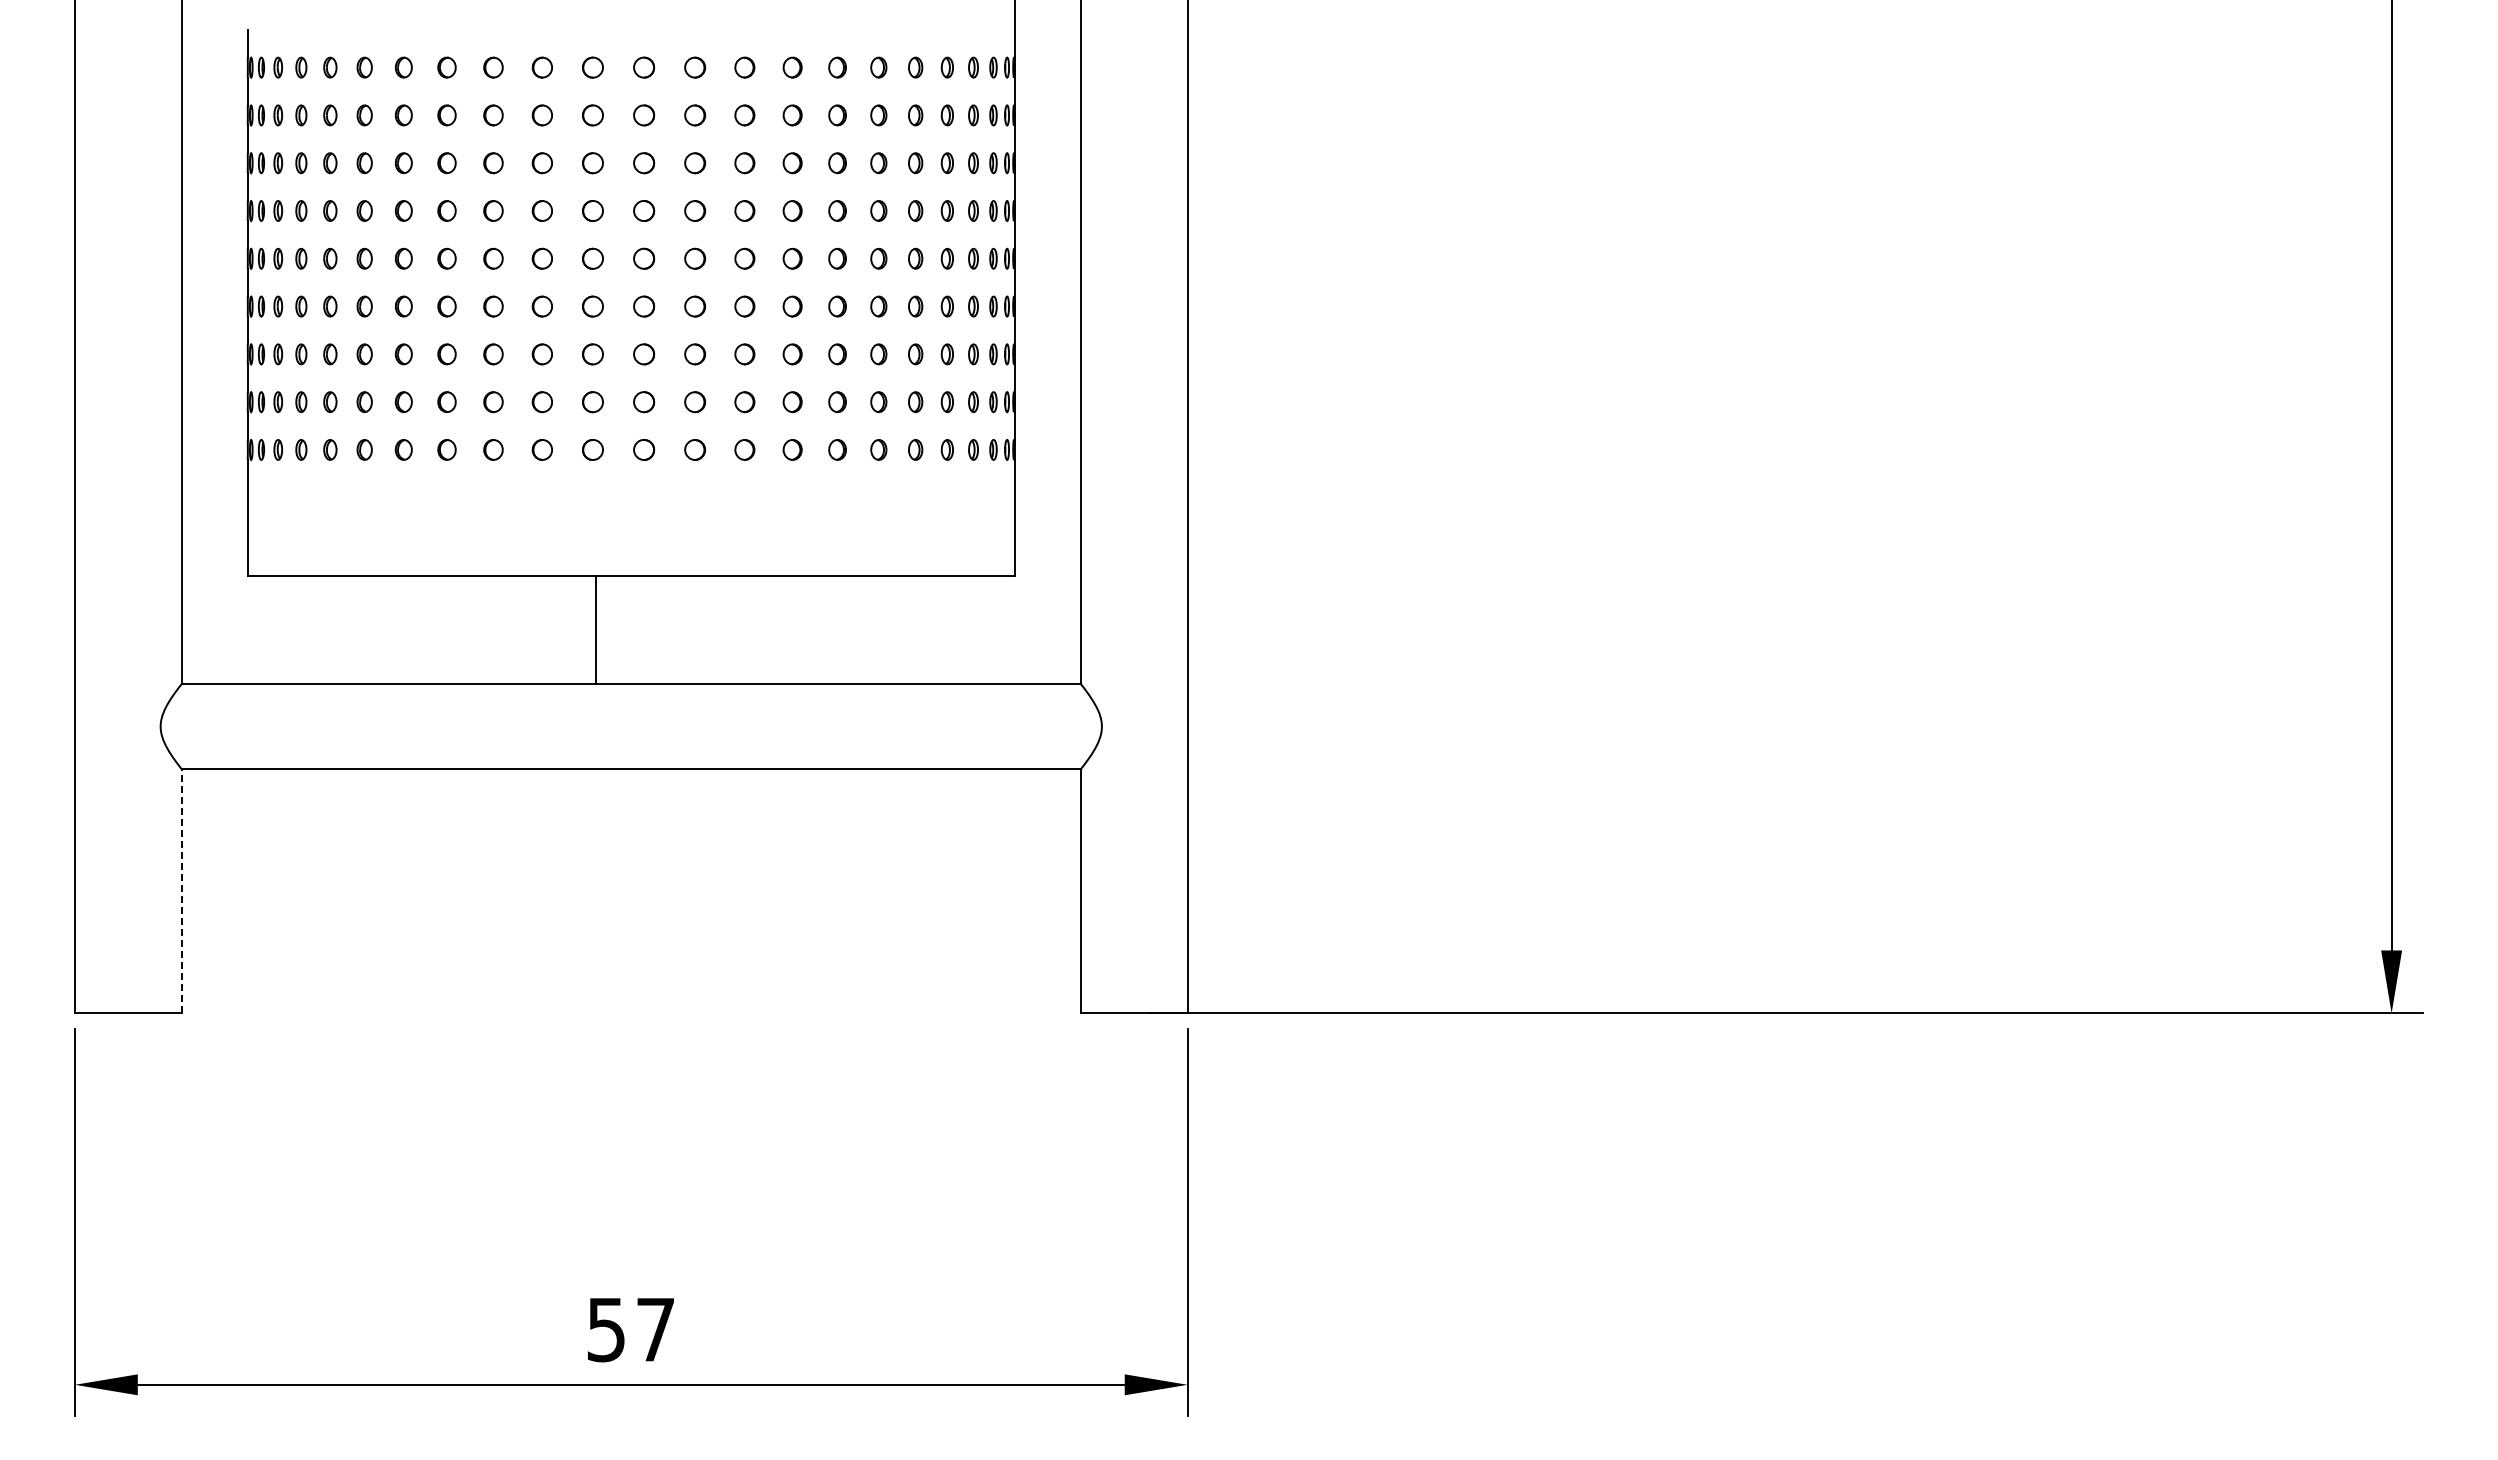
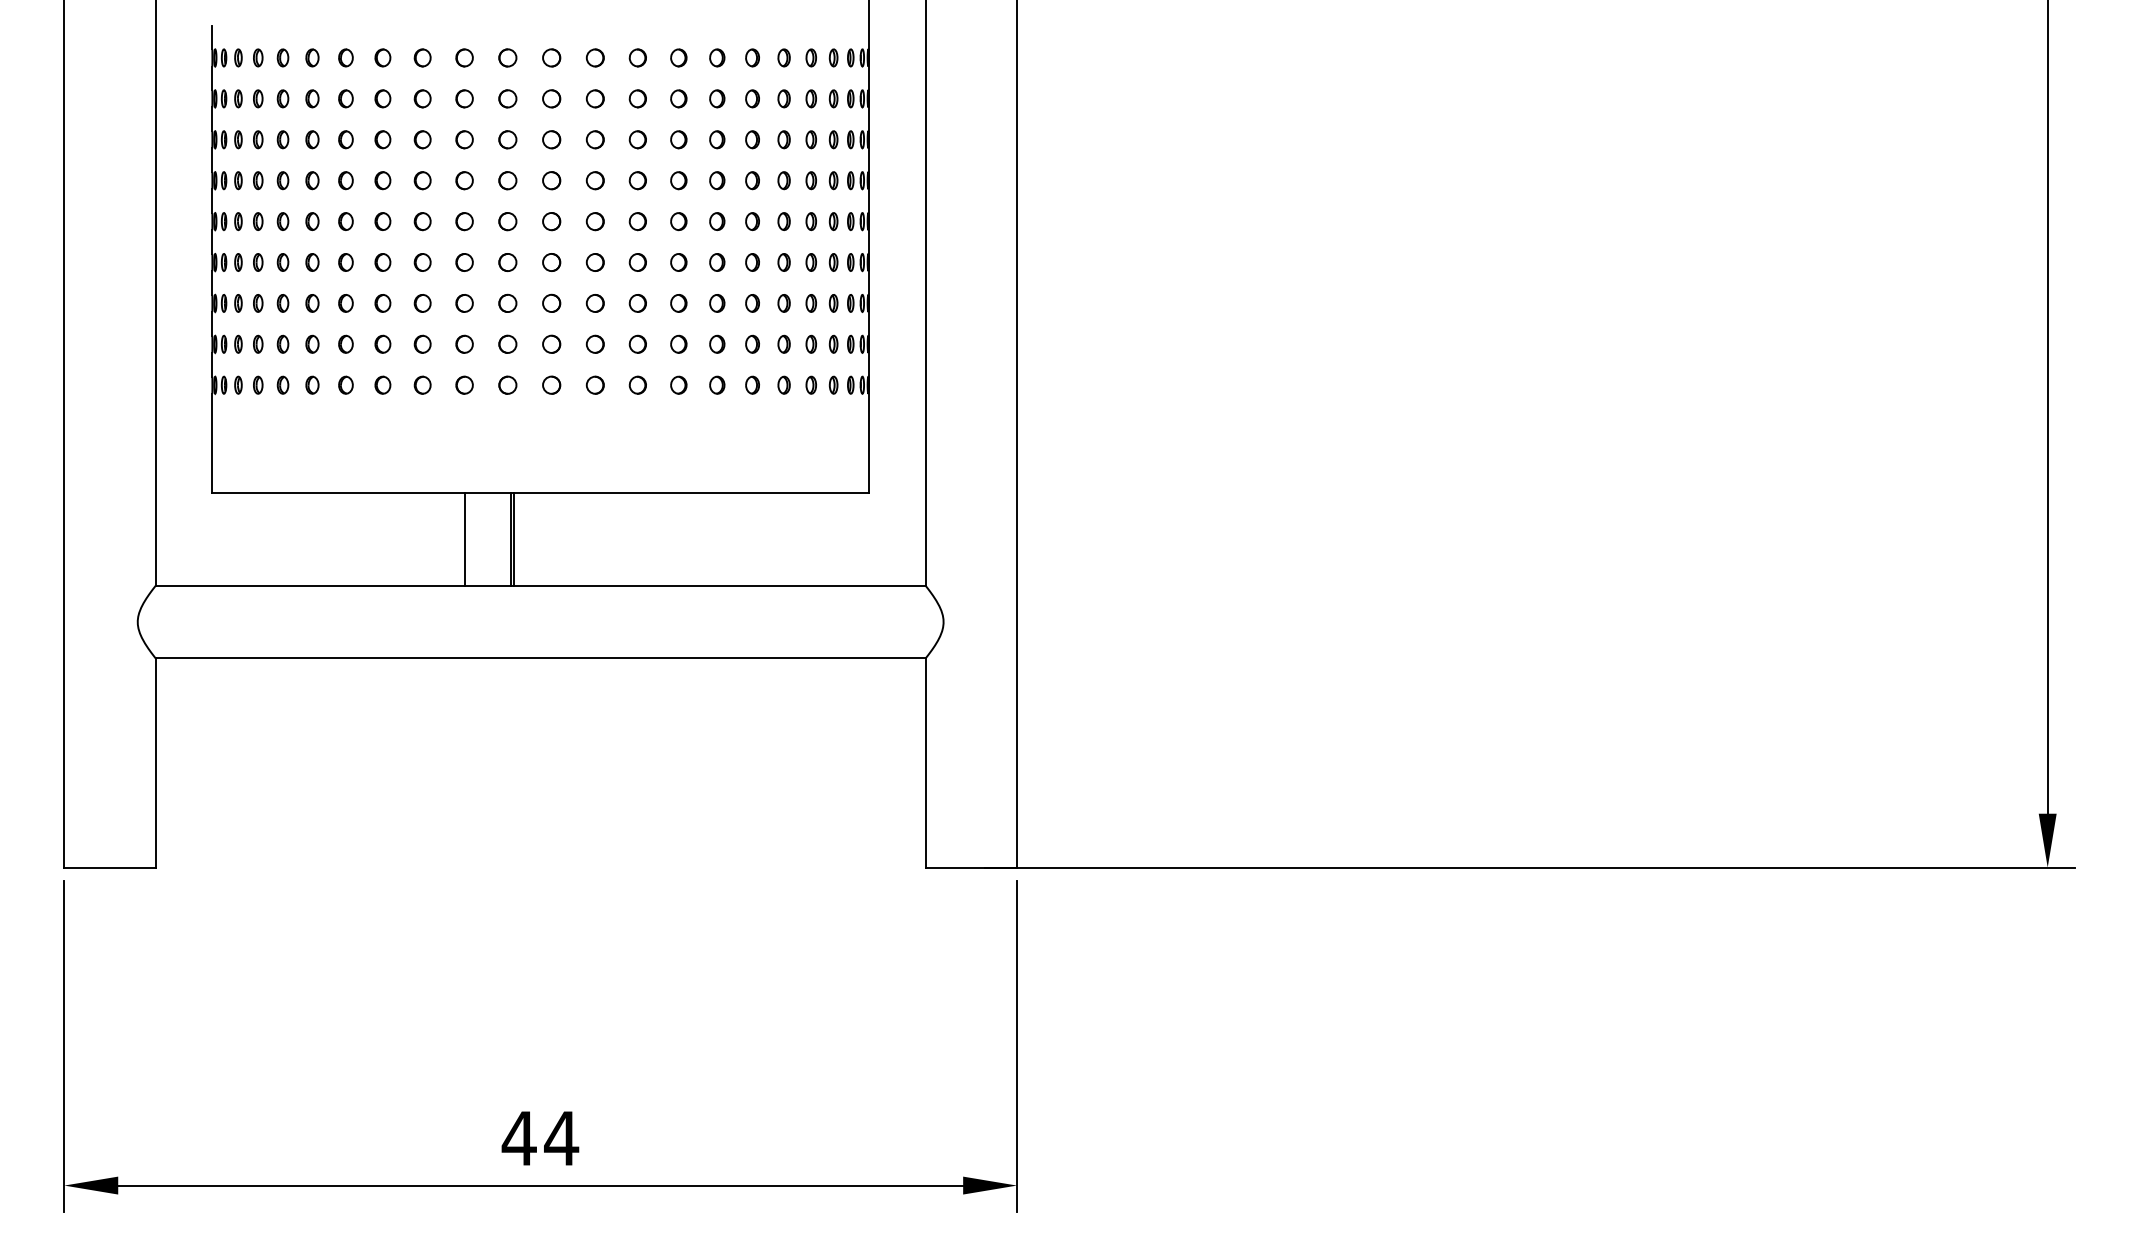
line: (542, 629) -> (464, 538), added
line: (600, 629) -> (514, 538), added
line: (181, 890) -> (155, 762), dashed -> solid
text: (630, 1330) -> (540, 1139), 57 -> 44

